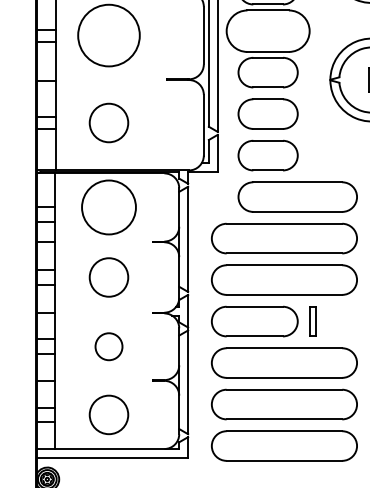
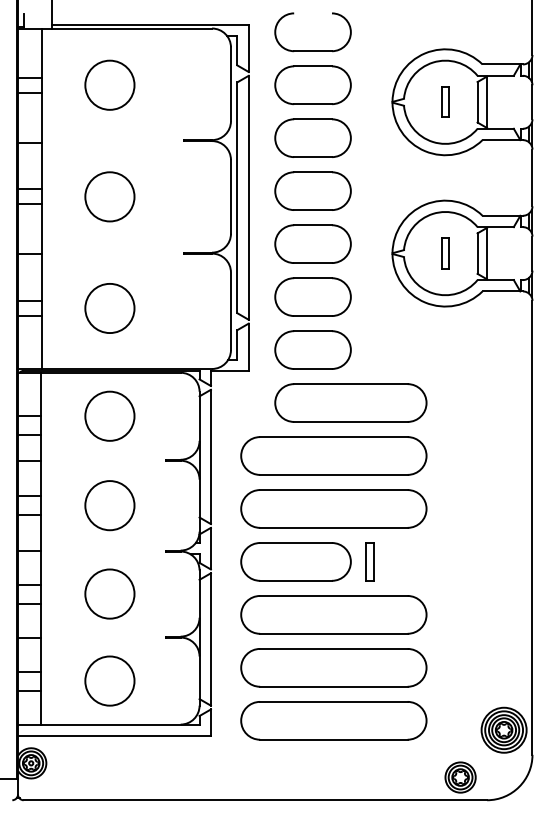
part: (267, 30) -> (312, 190), size x0.71
circle: (108, 35) -> (109, 196), size x0.62
circle: (108, 206) -> (109, 415), size x0.71
circle: (108, 346) -> (109, 593), size x1.43

